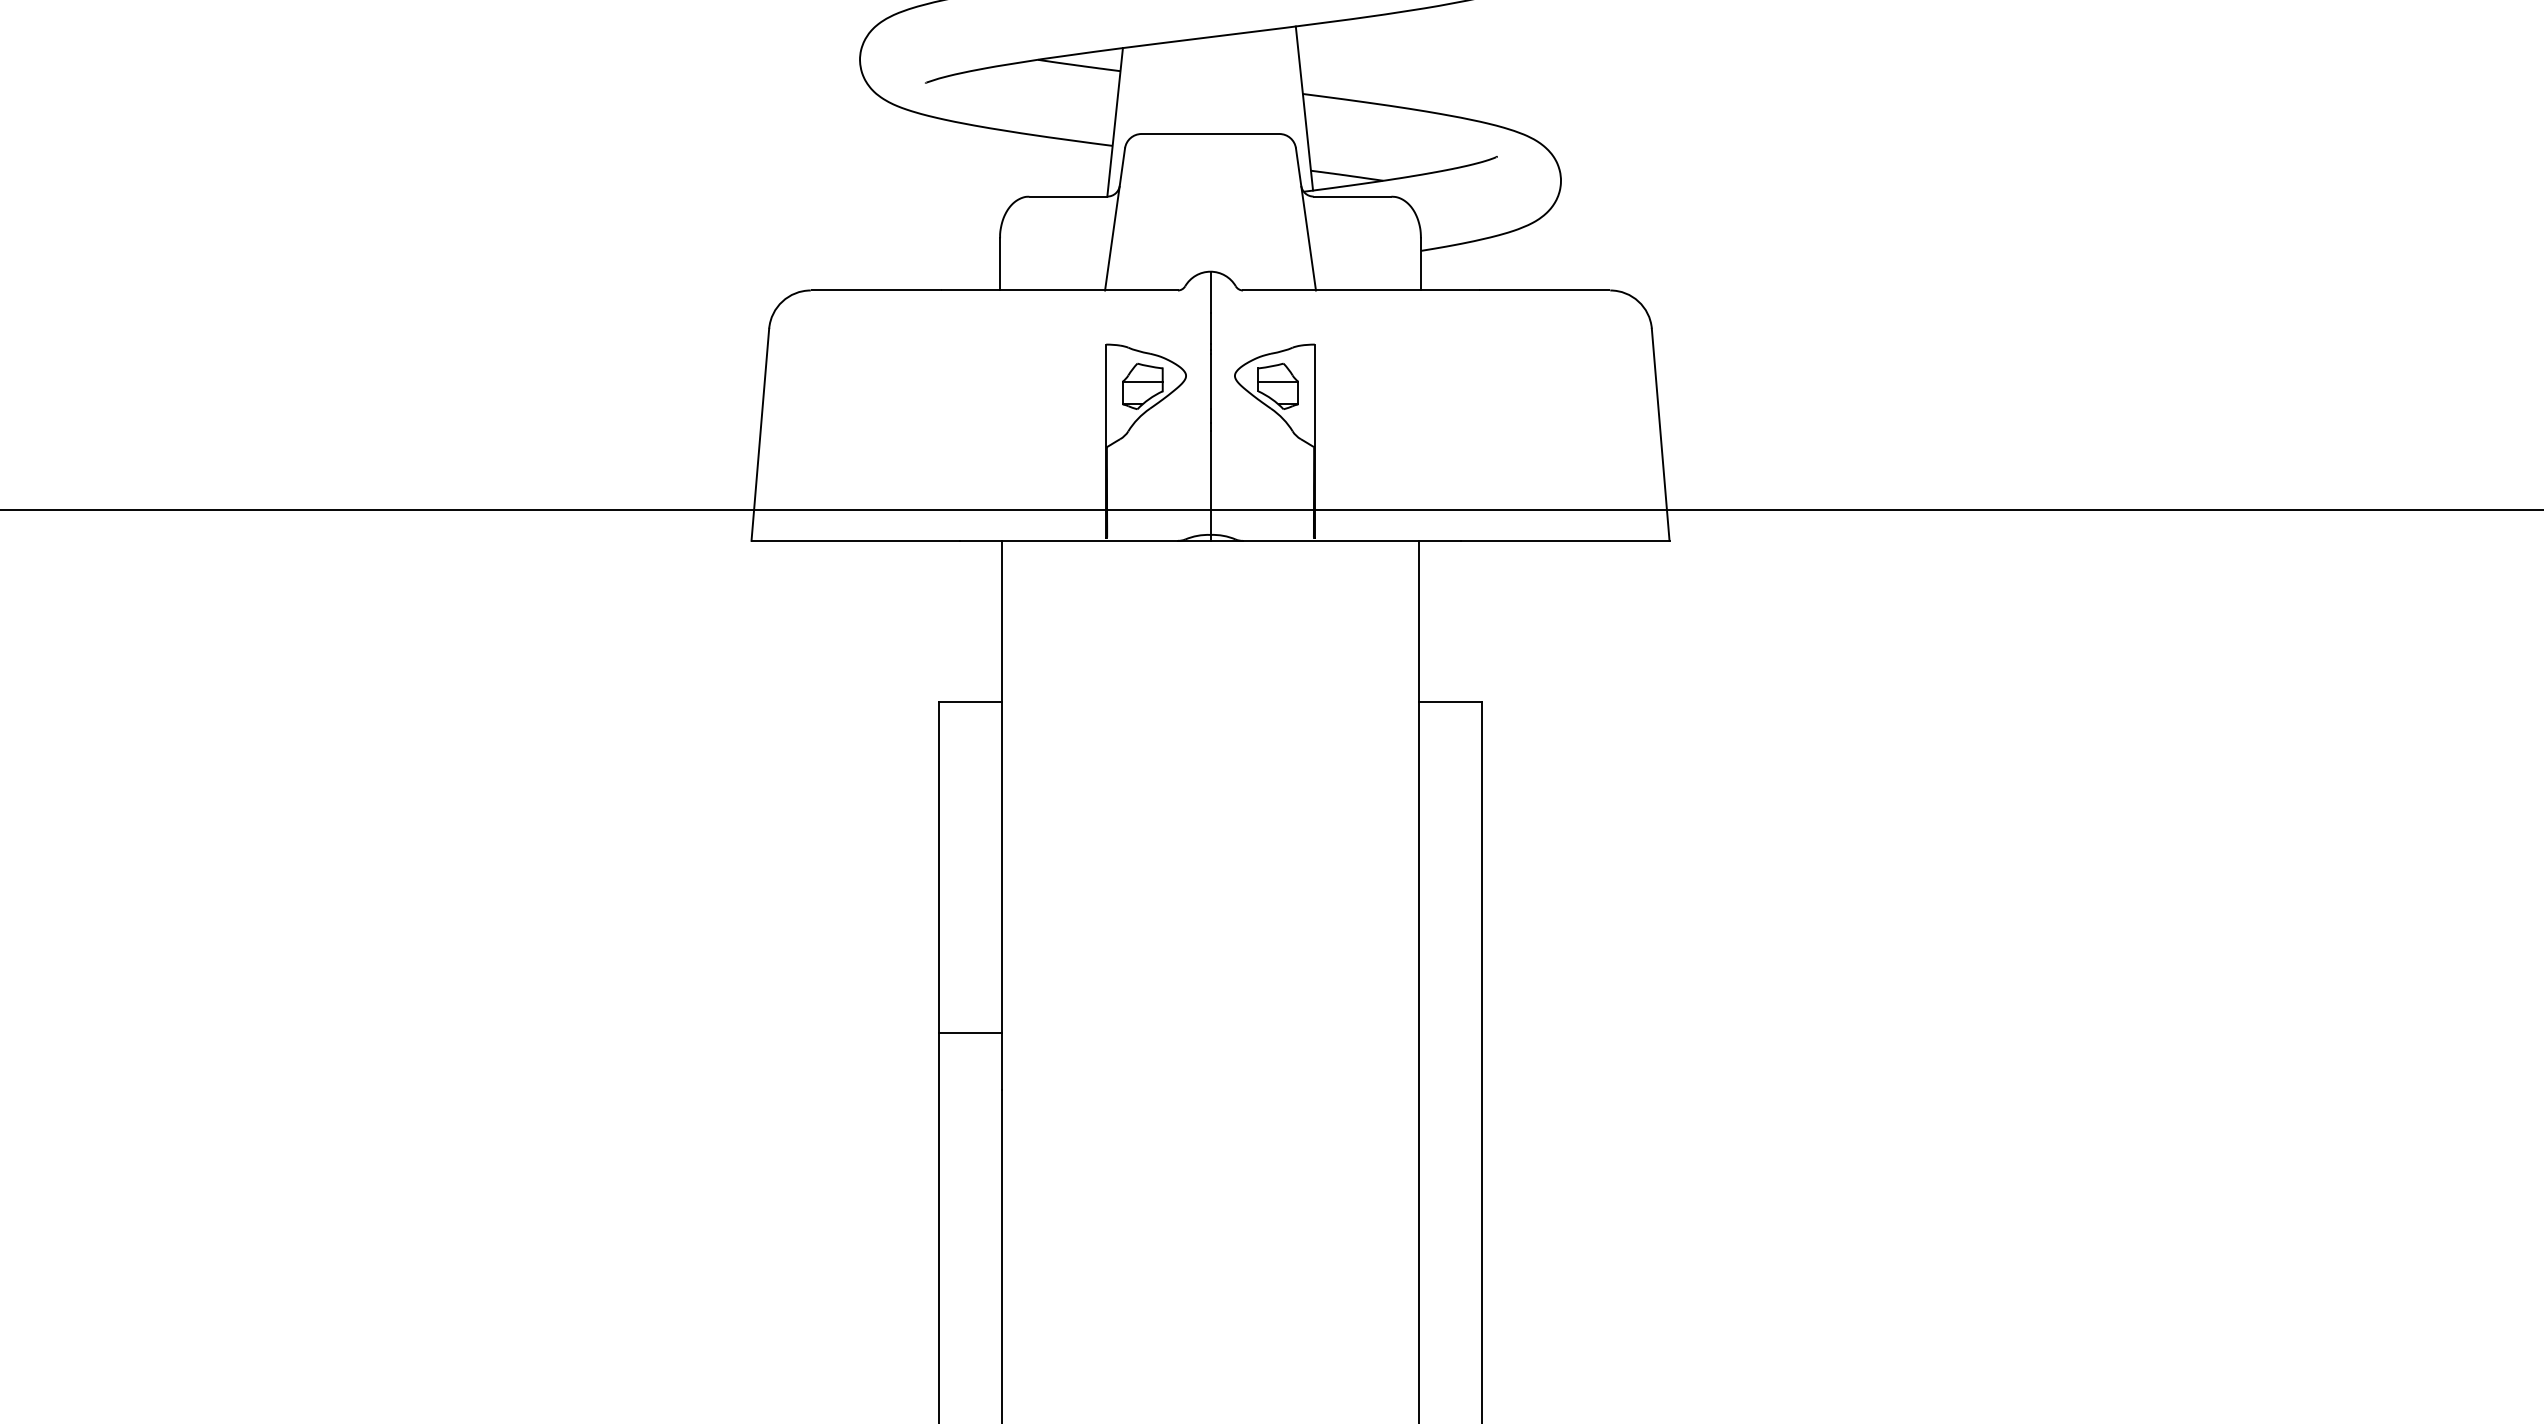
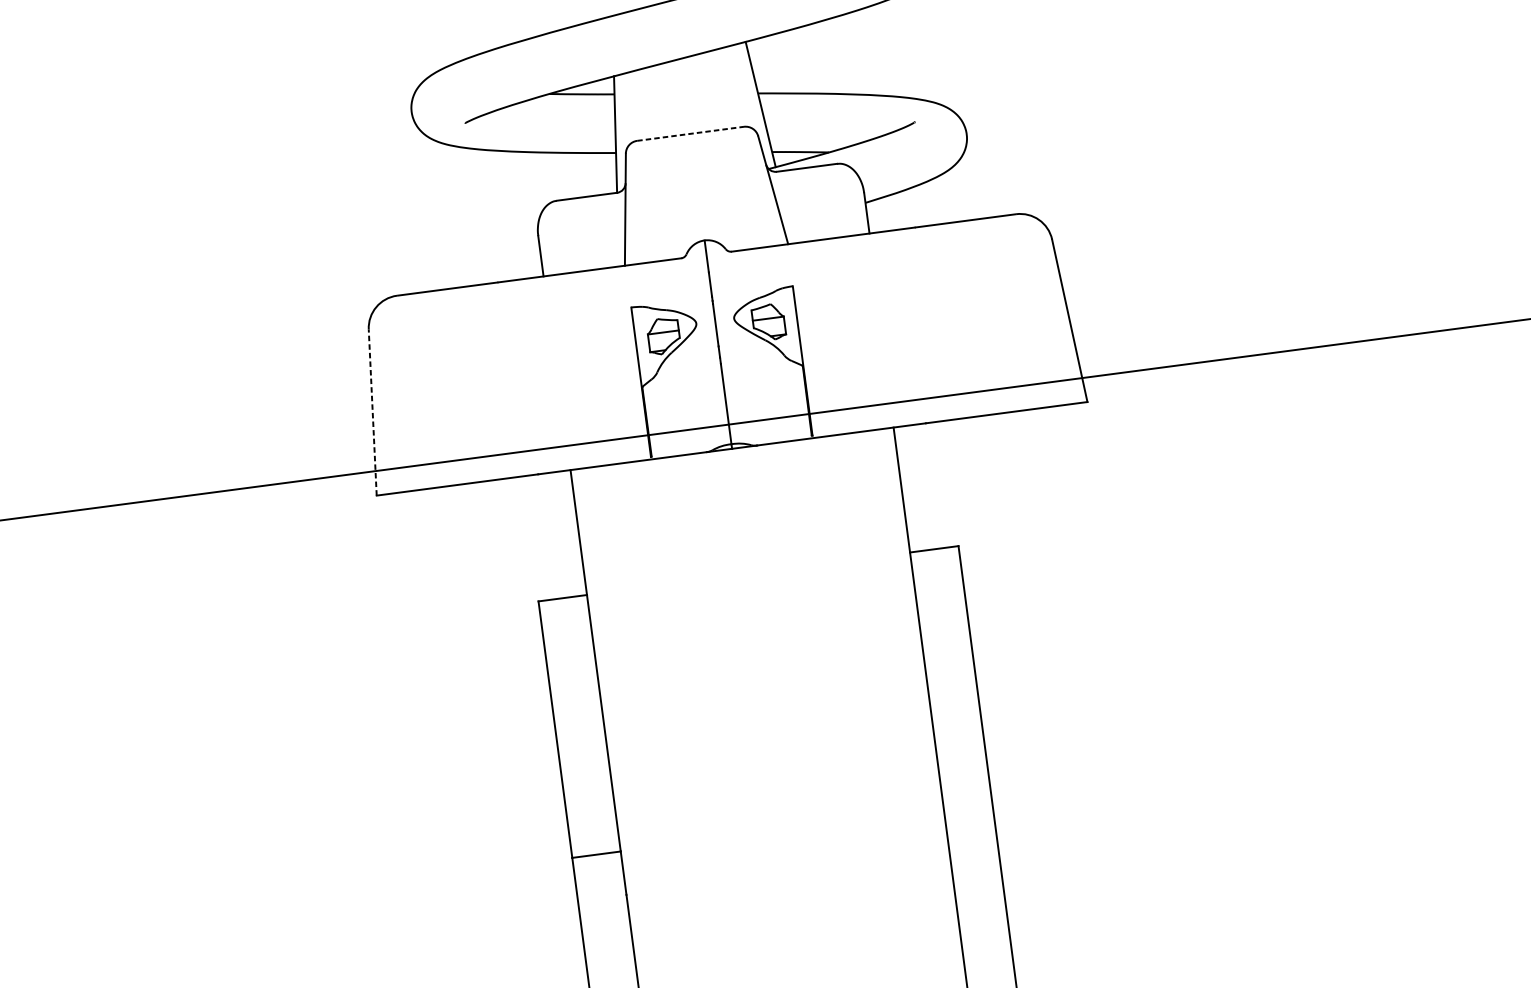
line: (1210, 134) -> (690, 134), solid -> dashed
line: (760, 434) -> (372, 412), solid -> dashed

